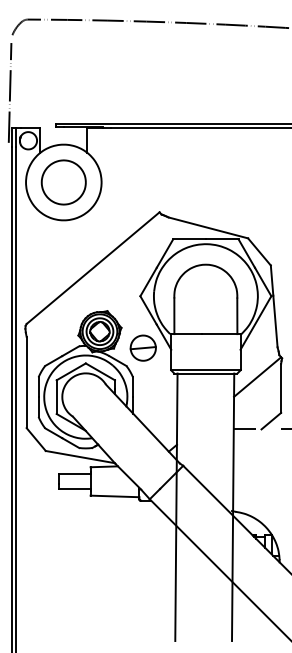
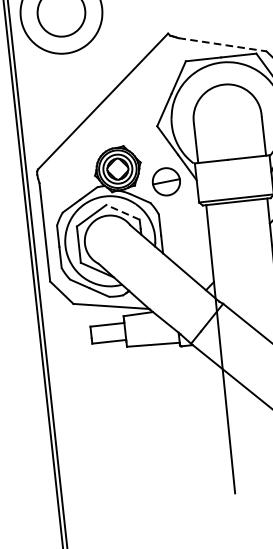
line: (208, 228) -> (222, 45), solid -> dashed
line: (100, 371) -> (123, 211), solid -> dashed

